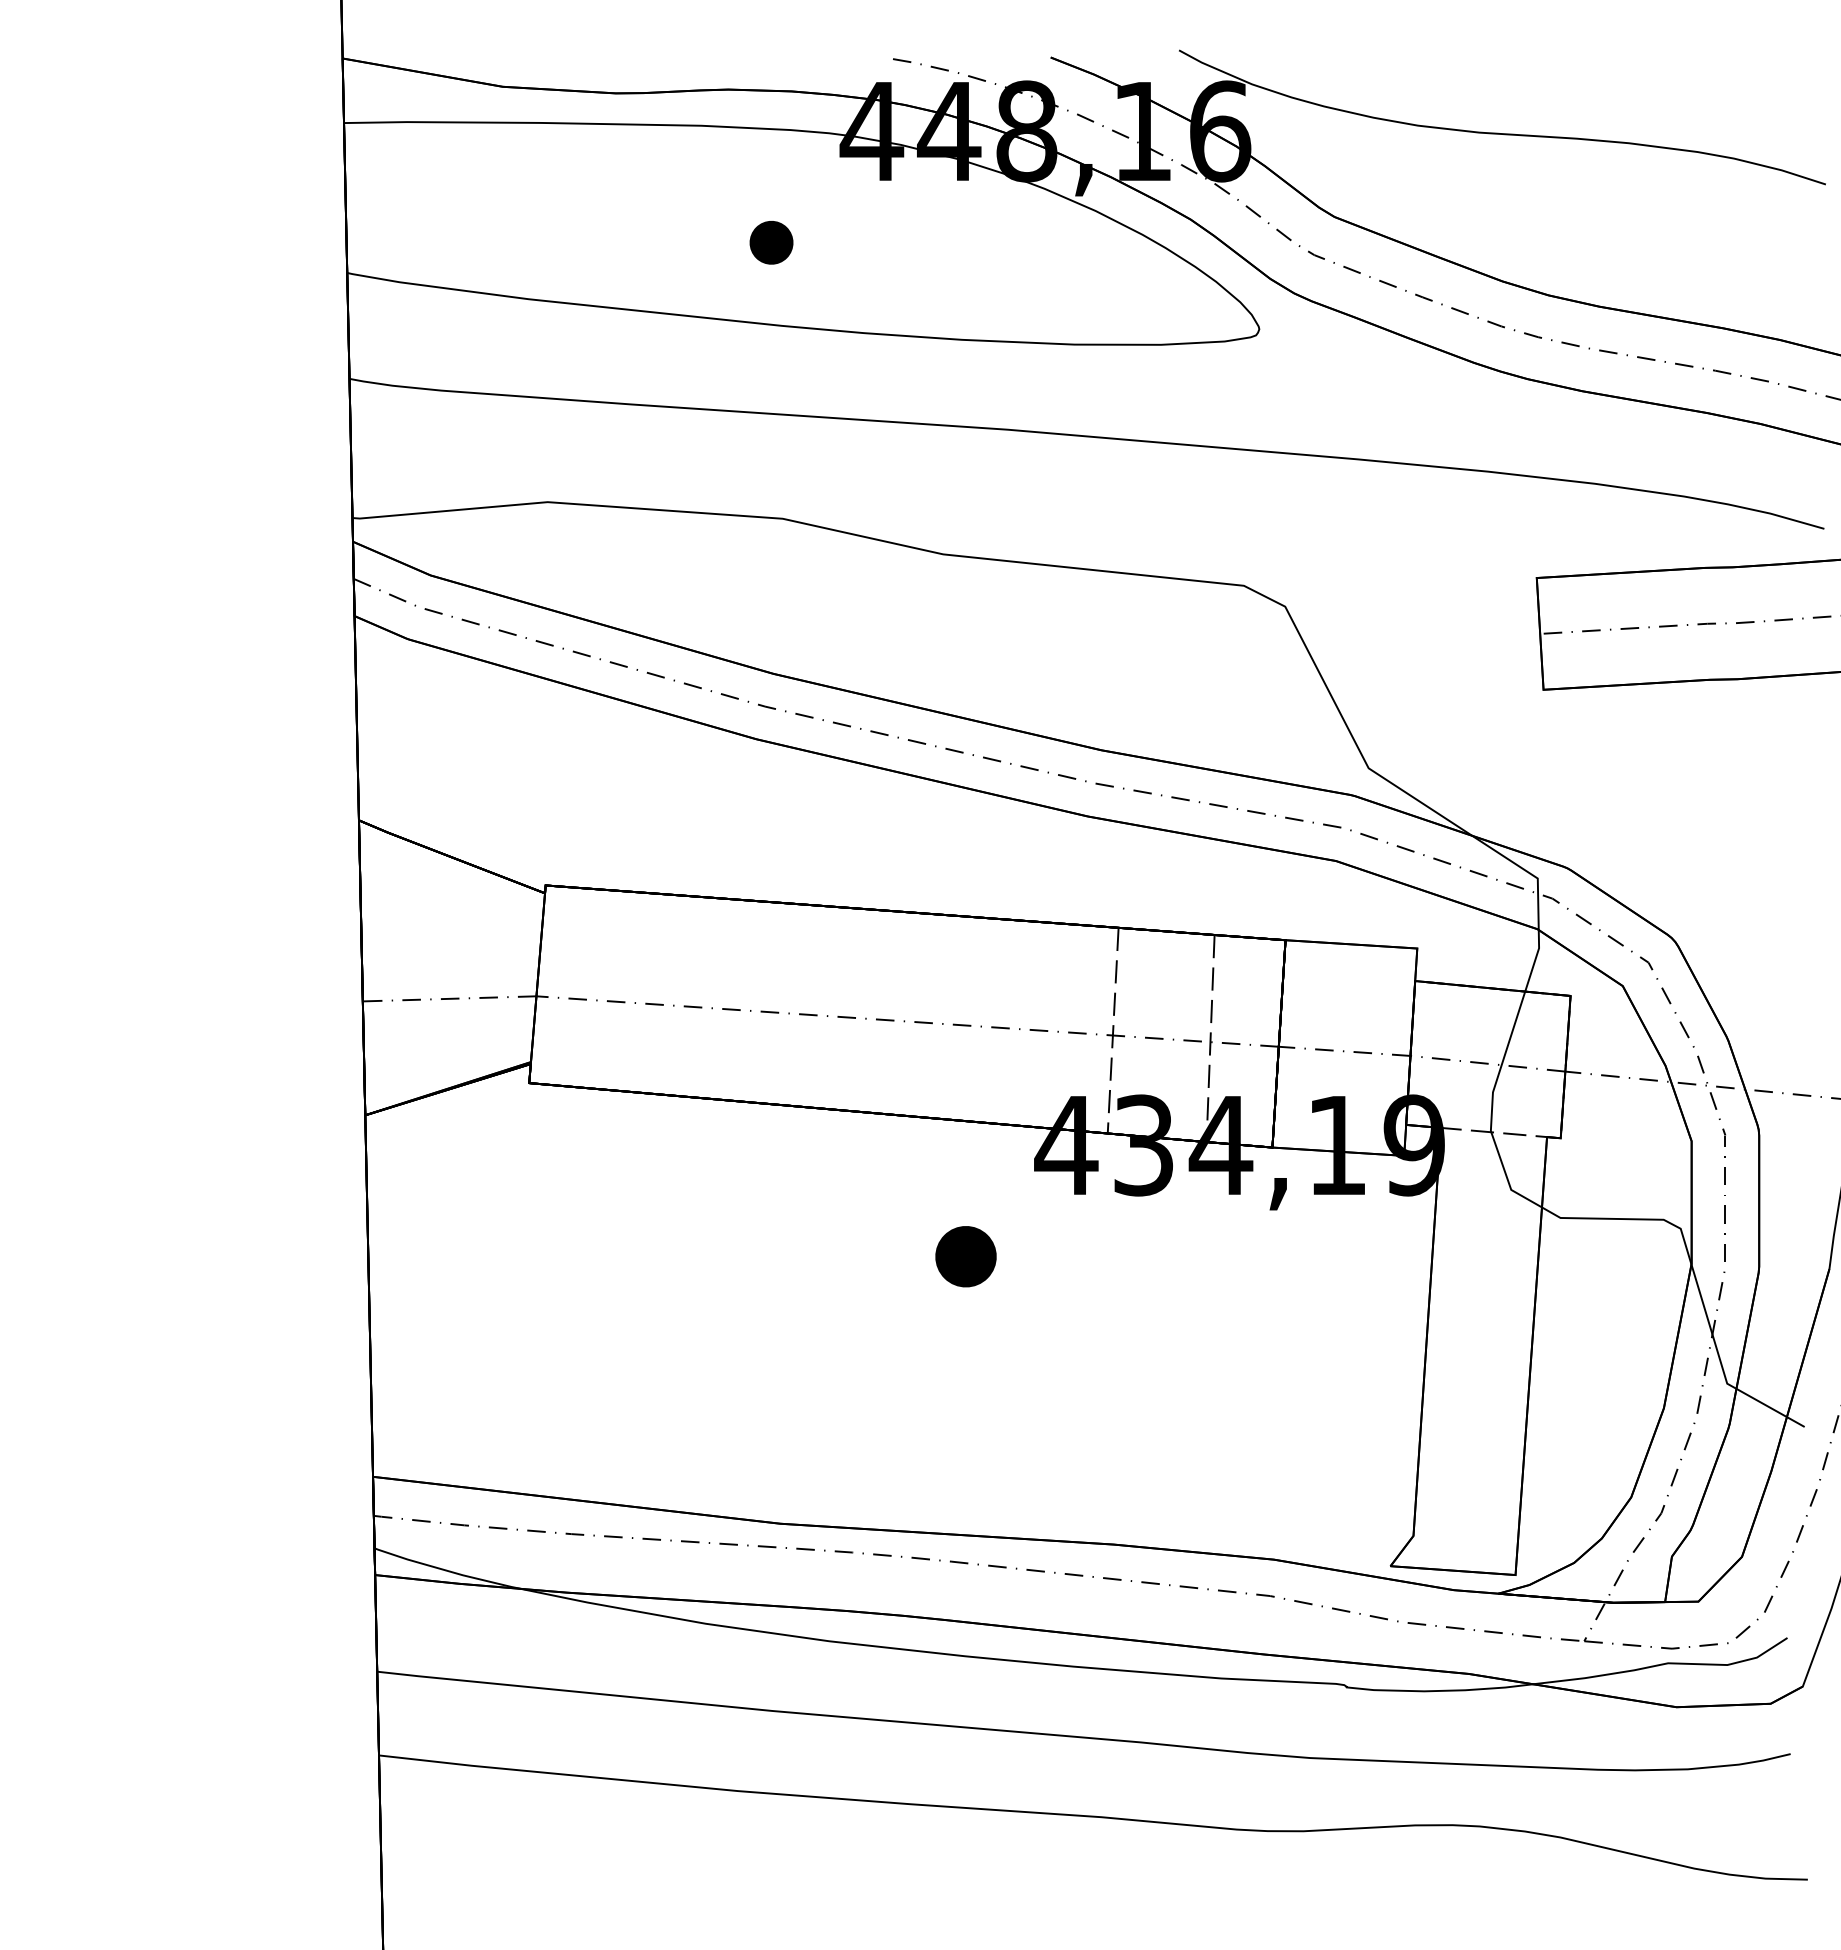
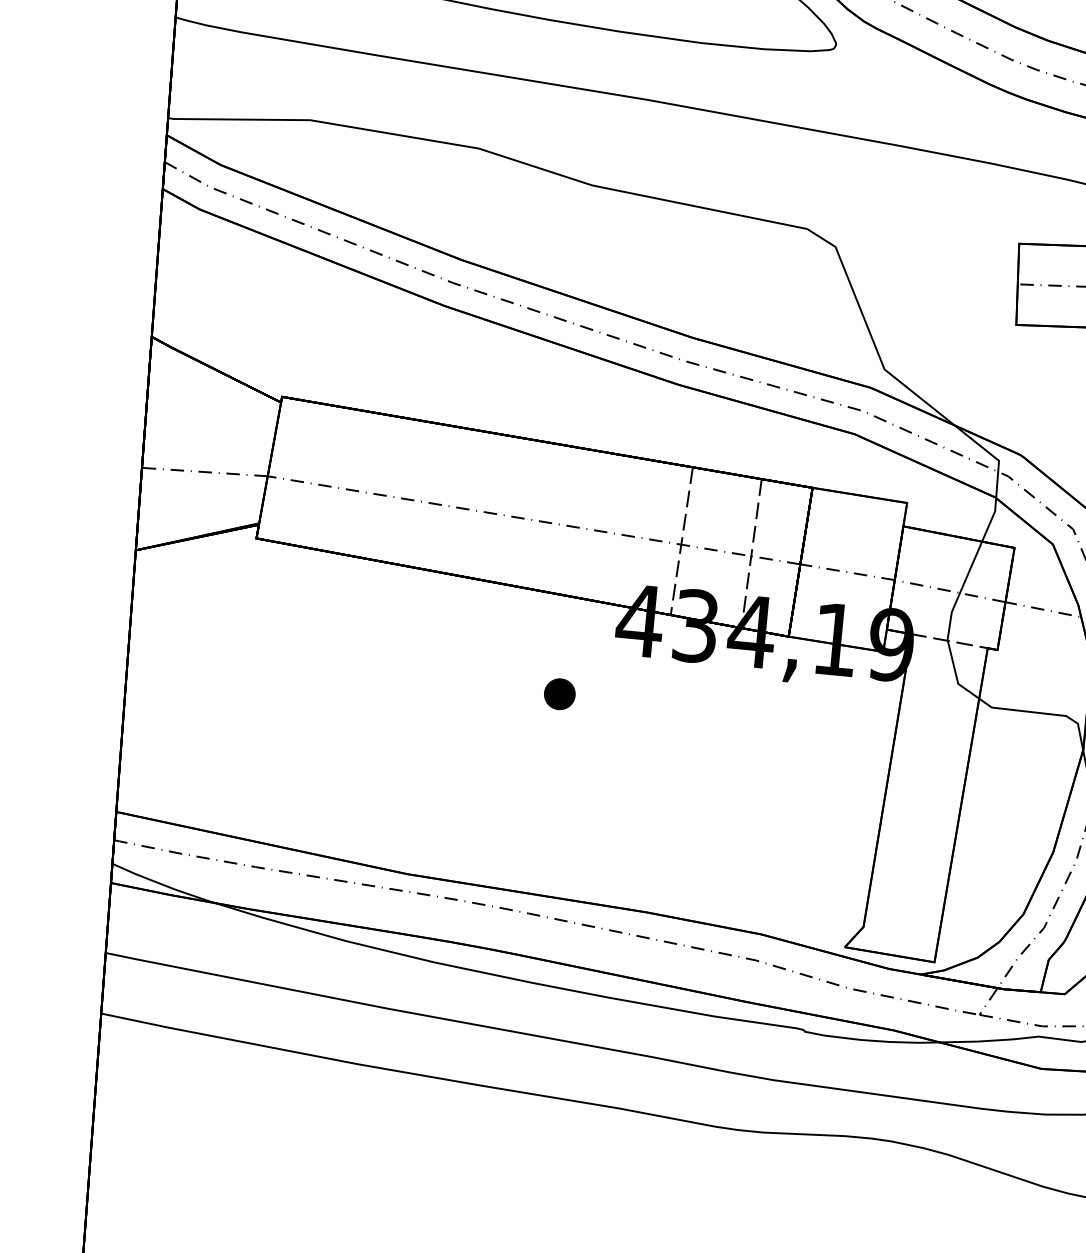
part: (965, 1256) -> (559, 694), size x0.71

